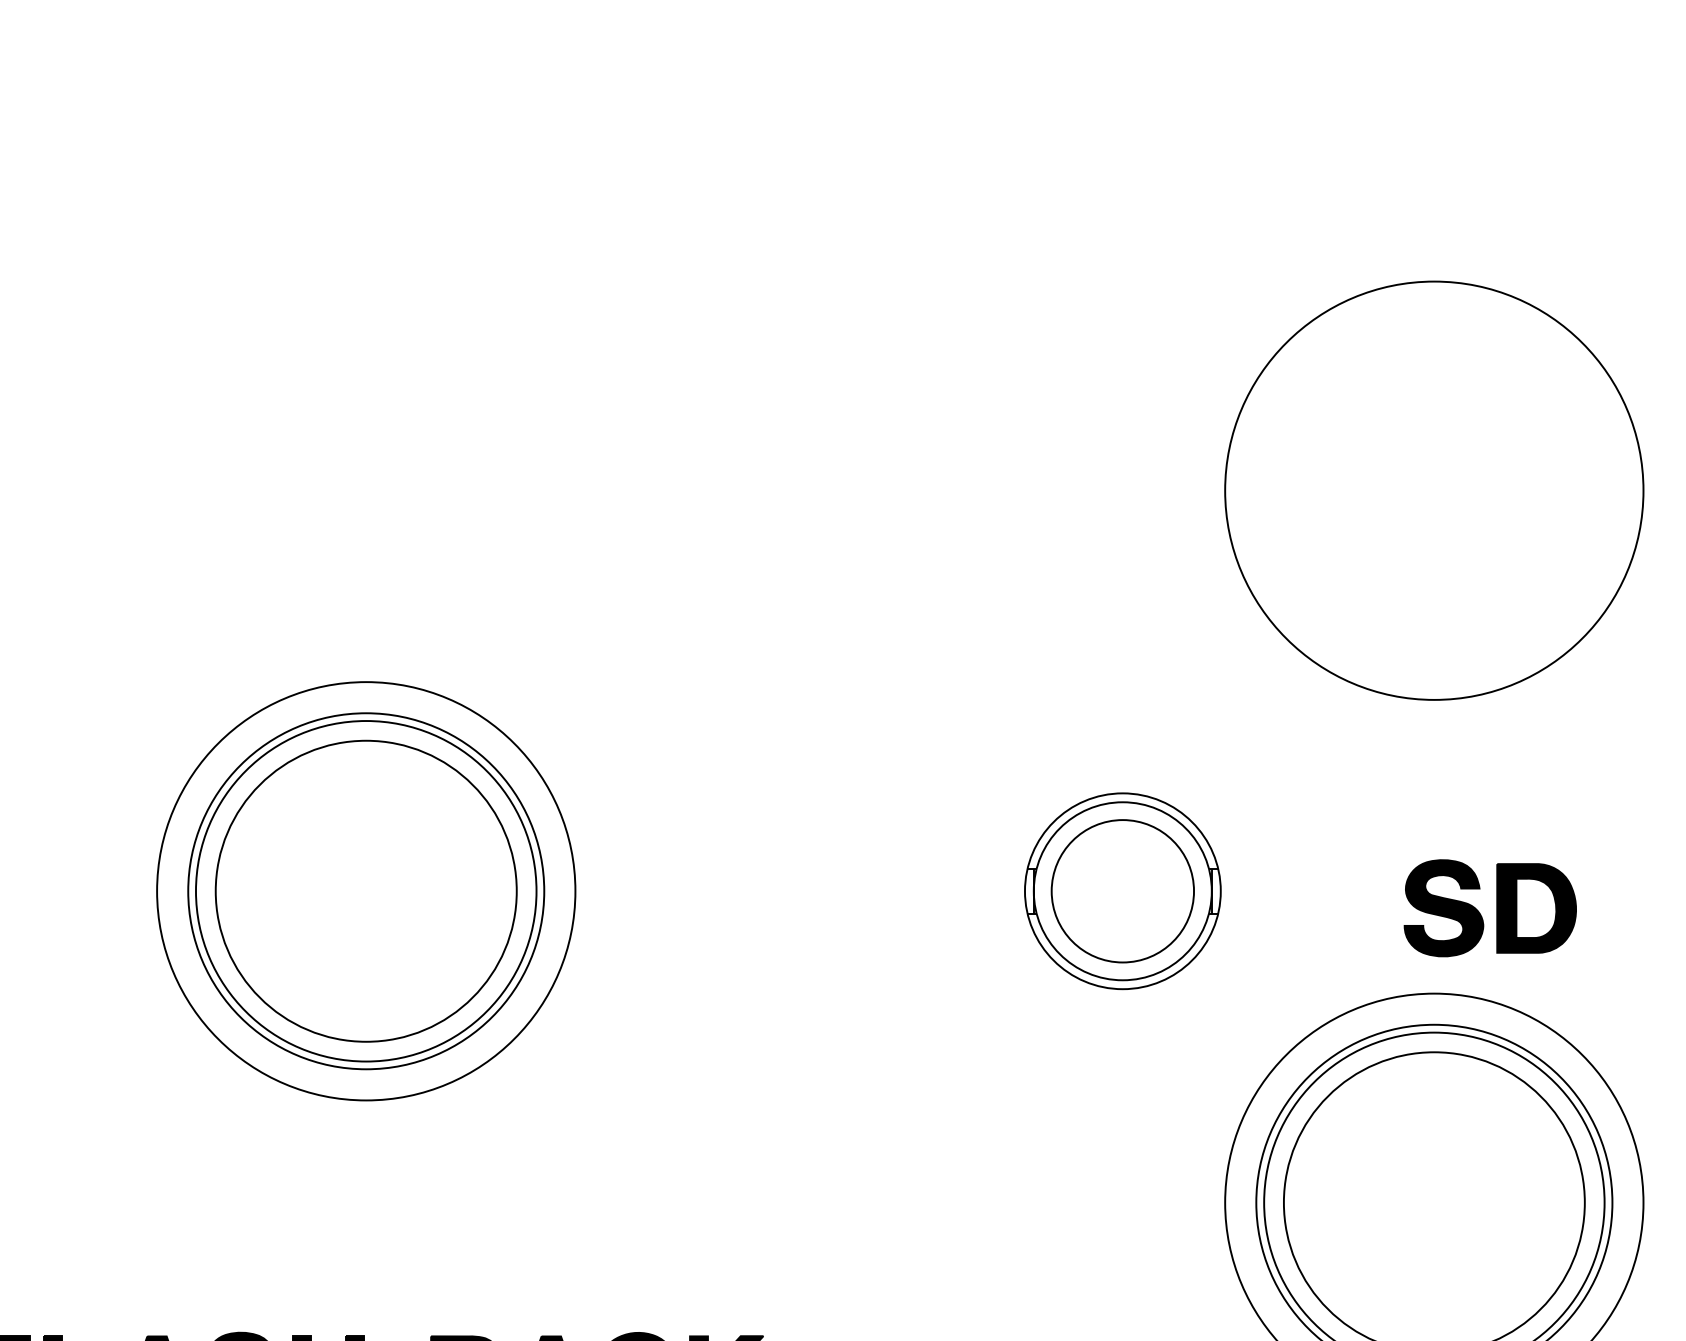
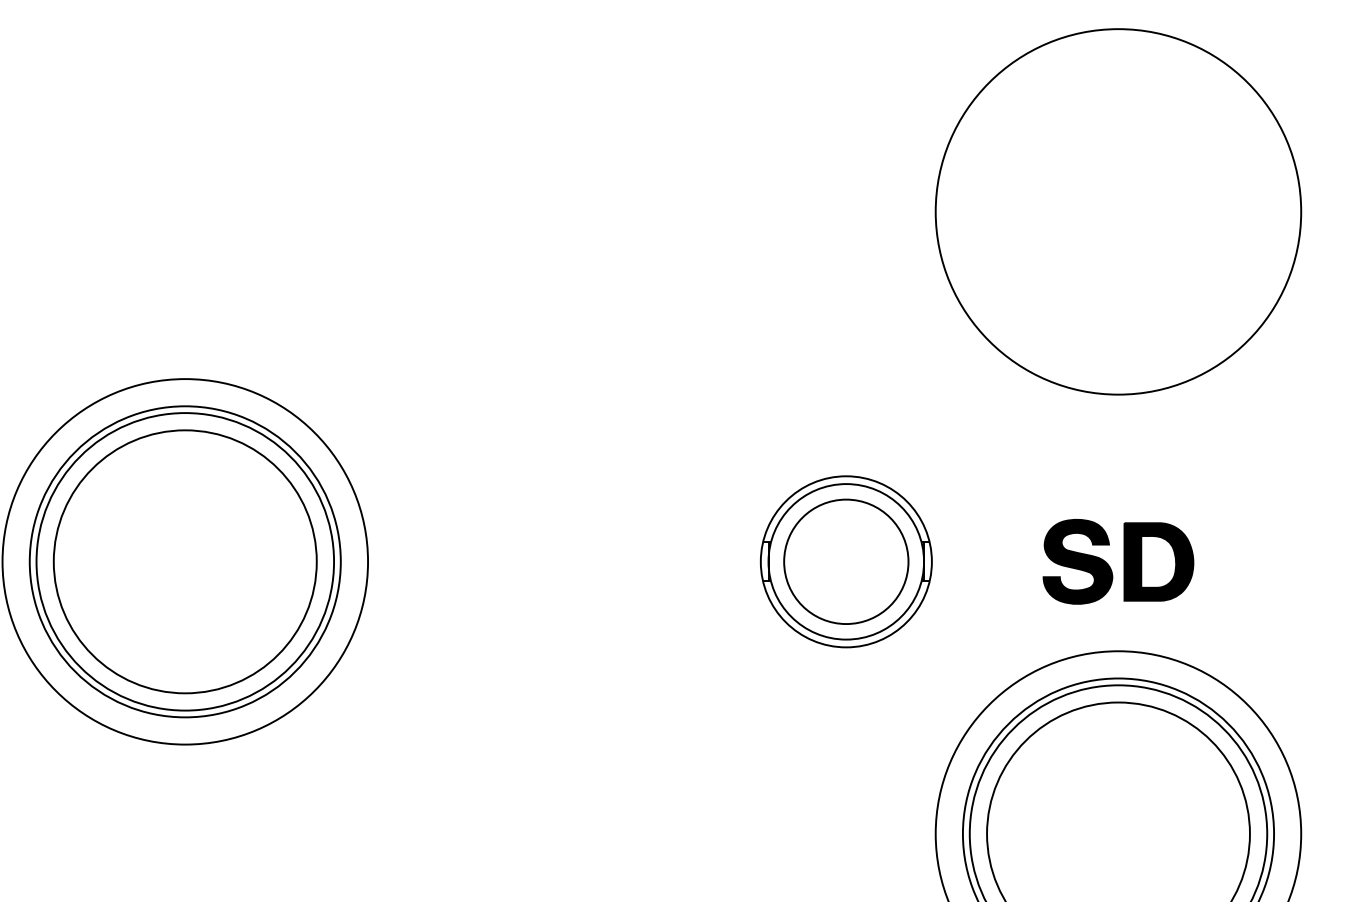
part: (1496, 908) -> (1123, 562), moved

